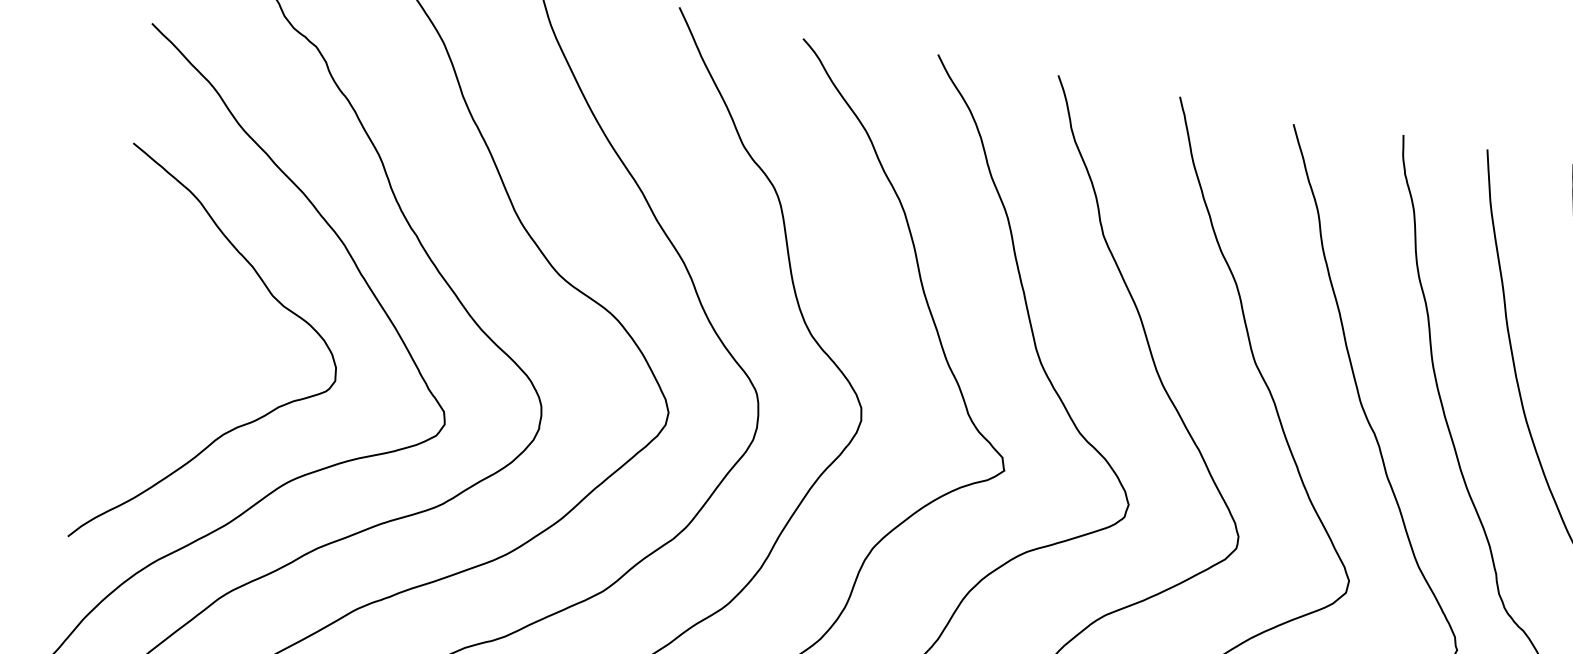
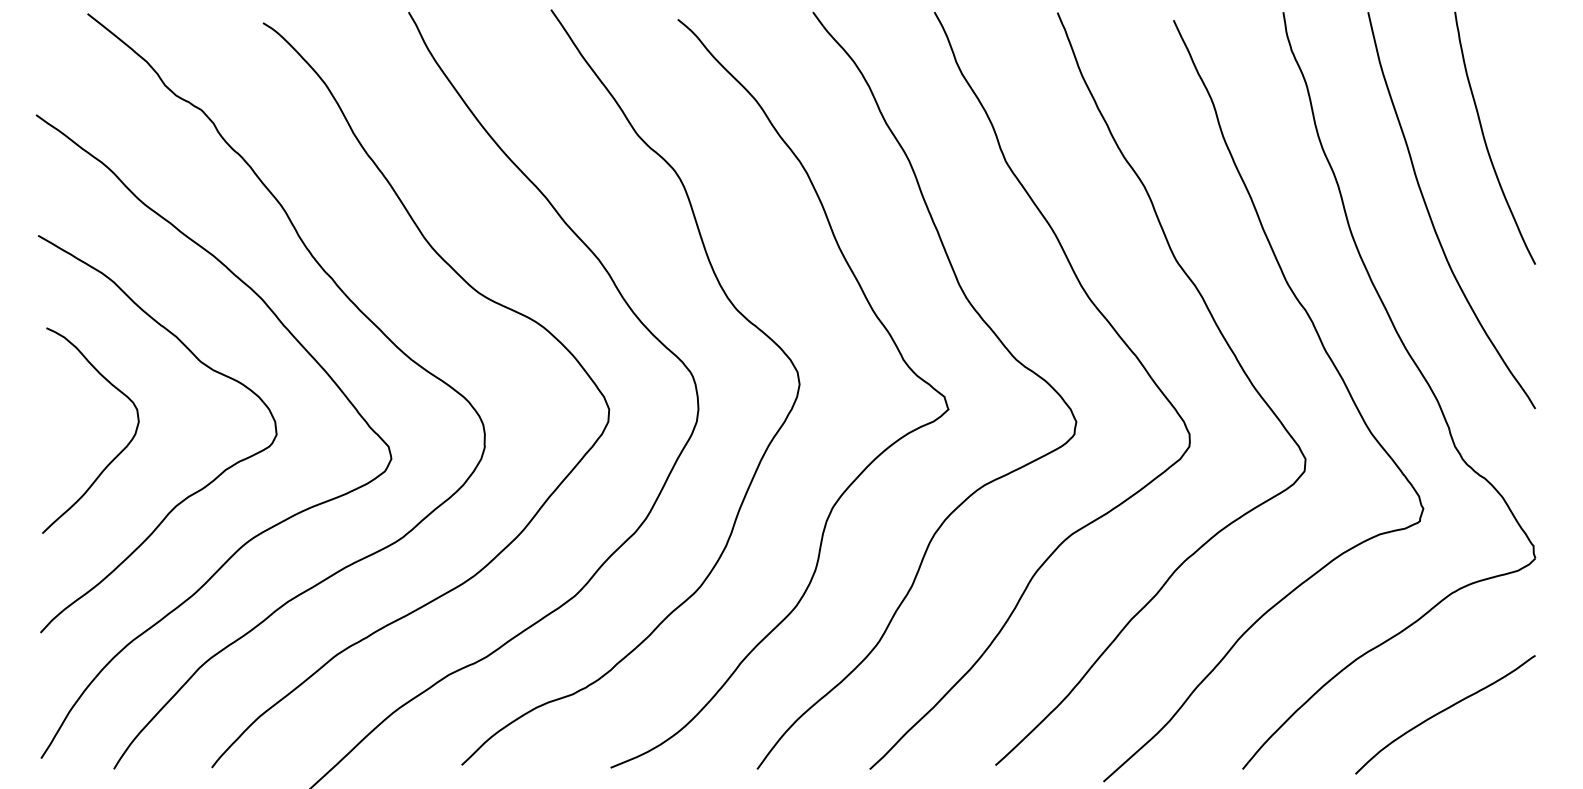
curve: (173, 374) -> (116, 455), added

